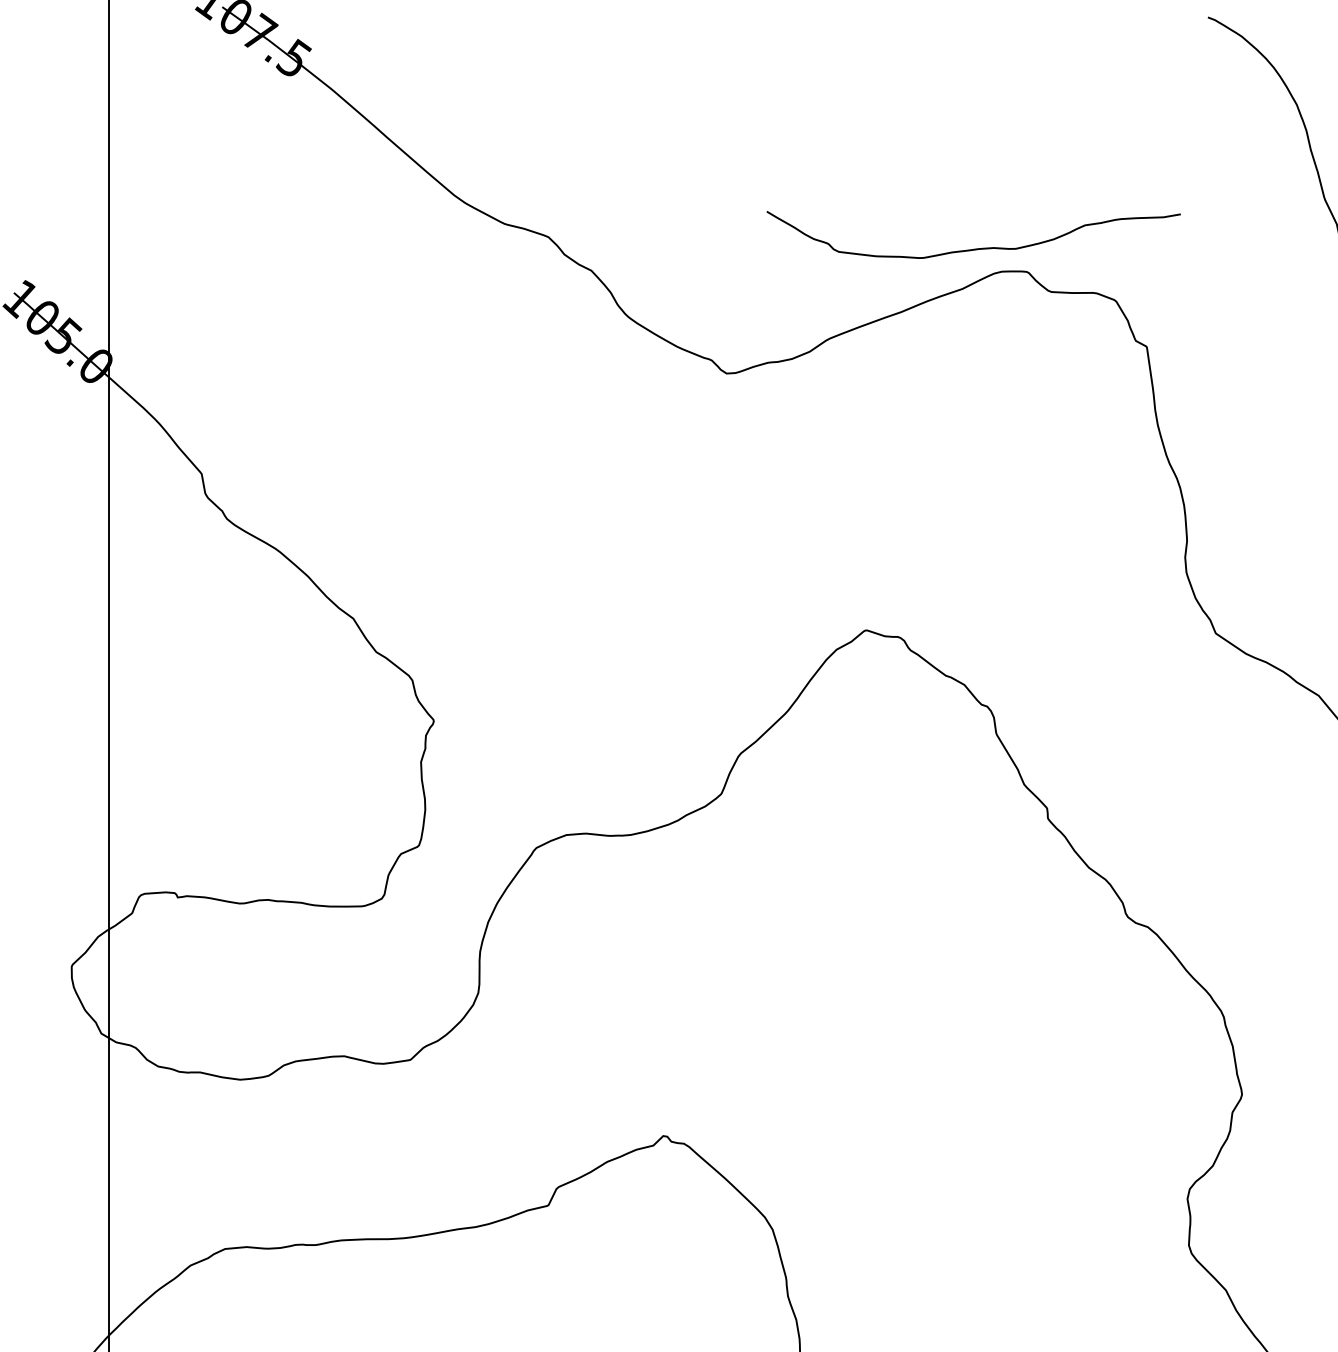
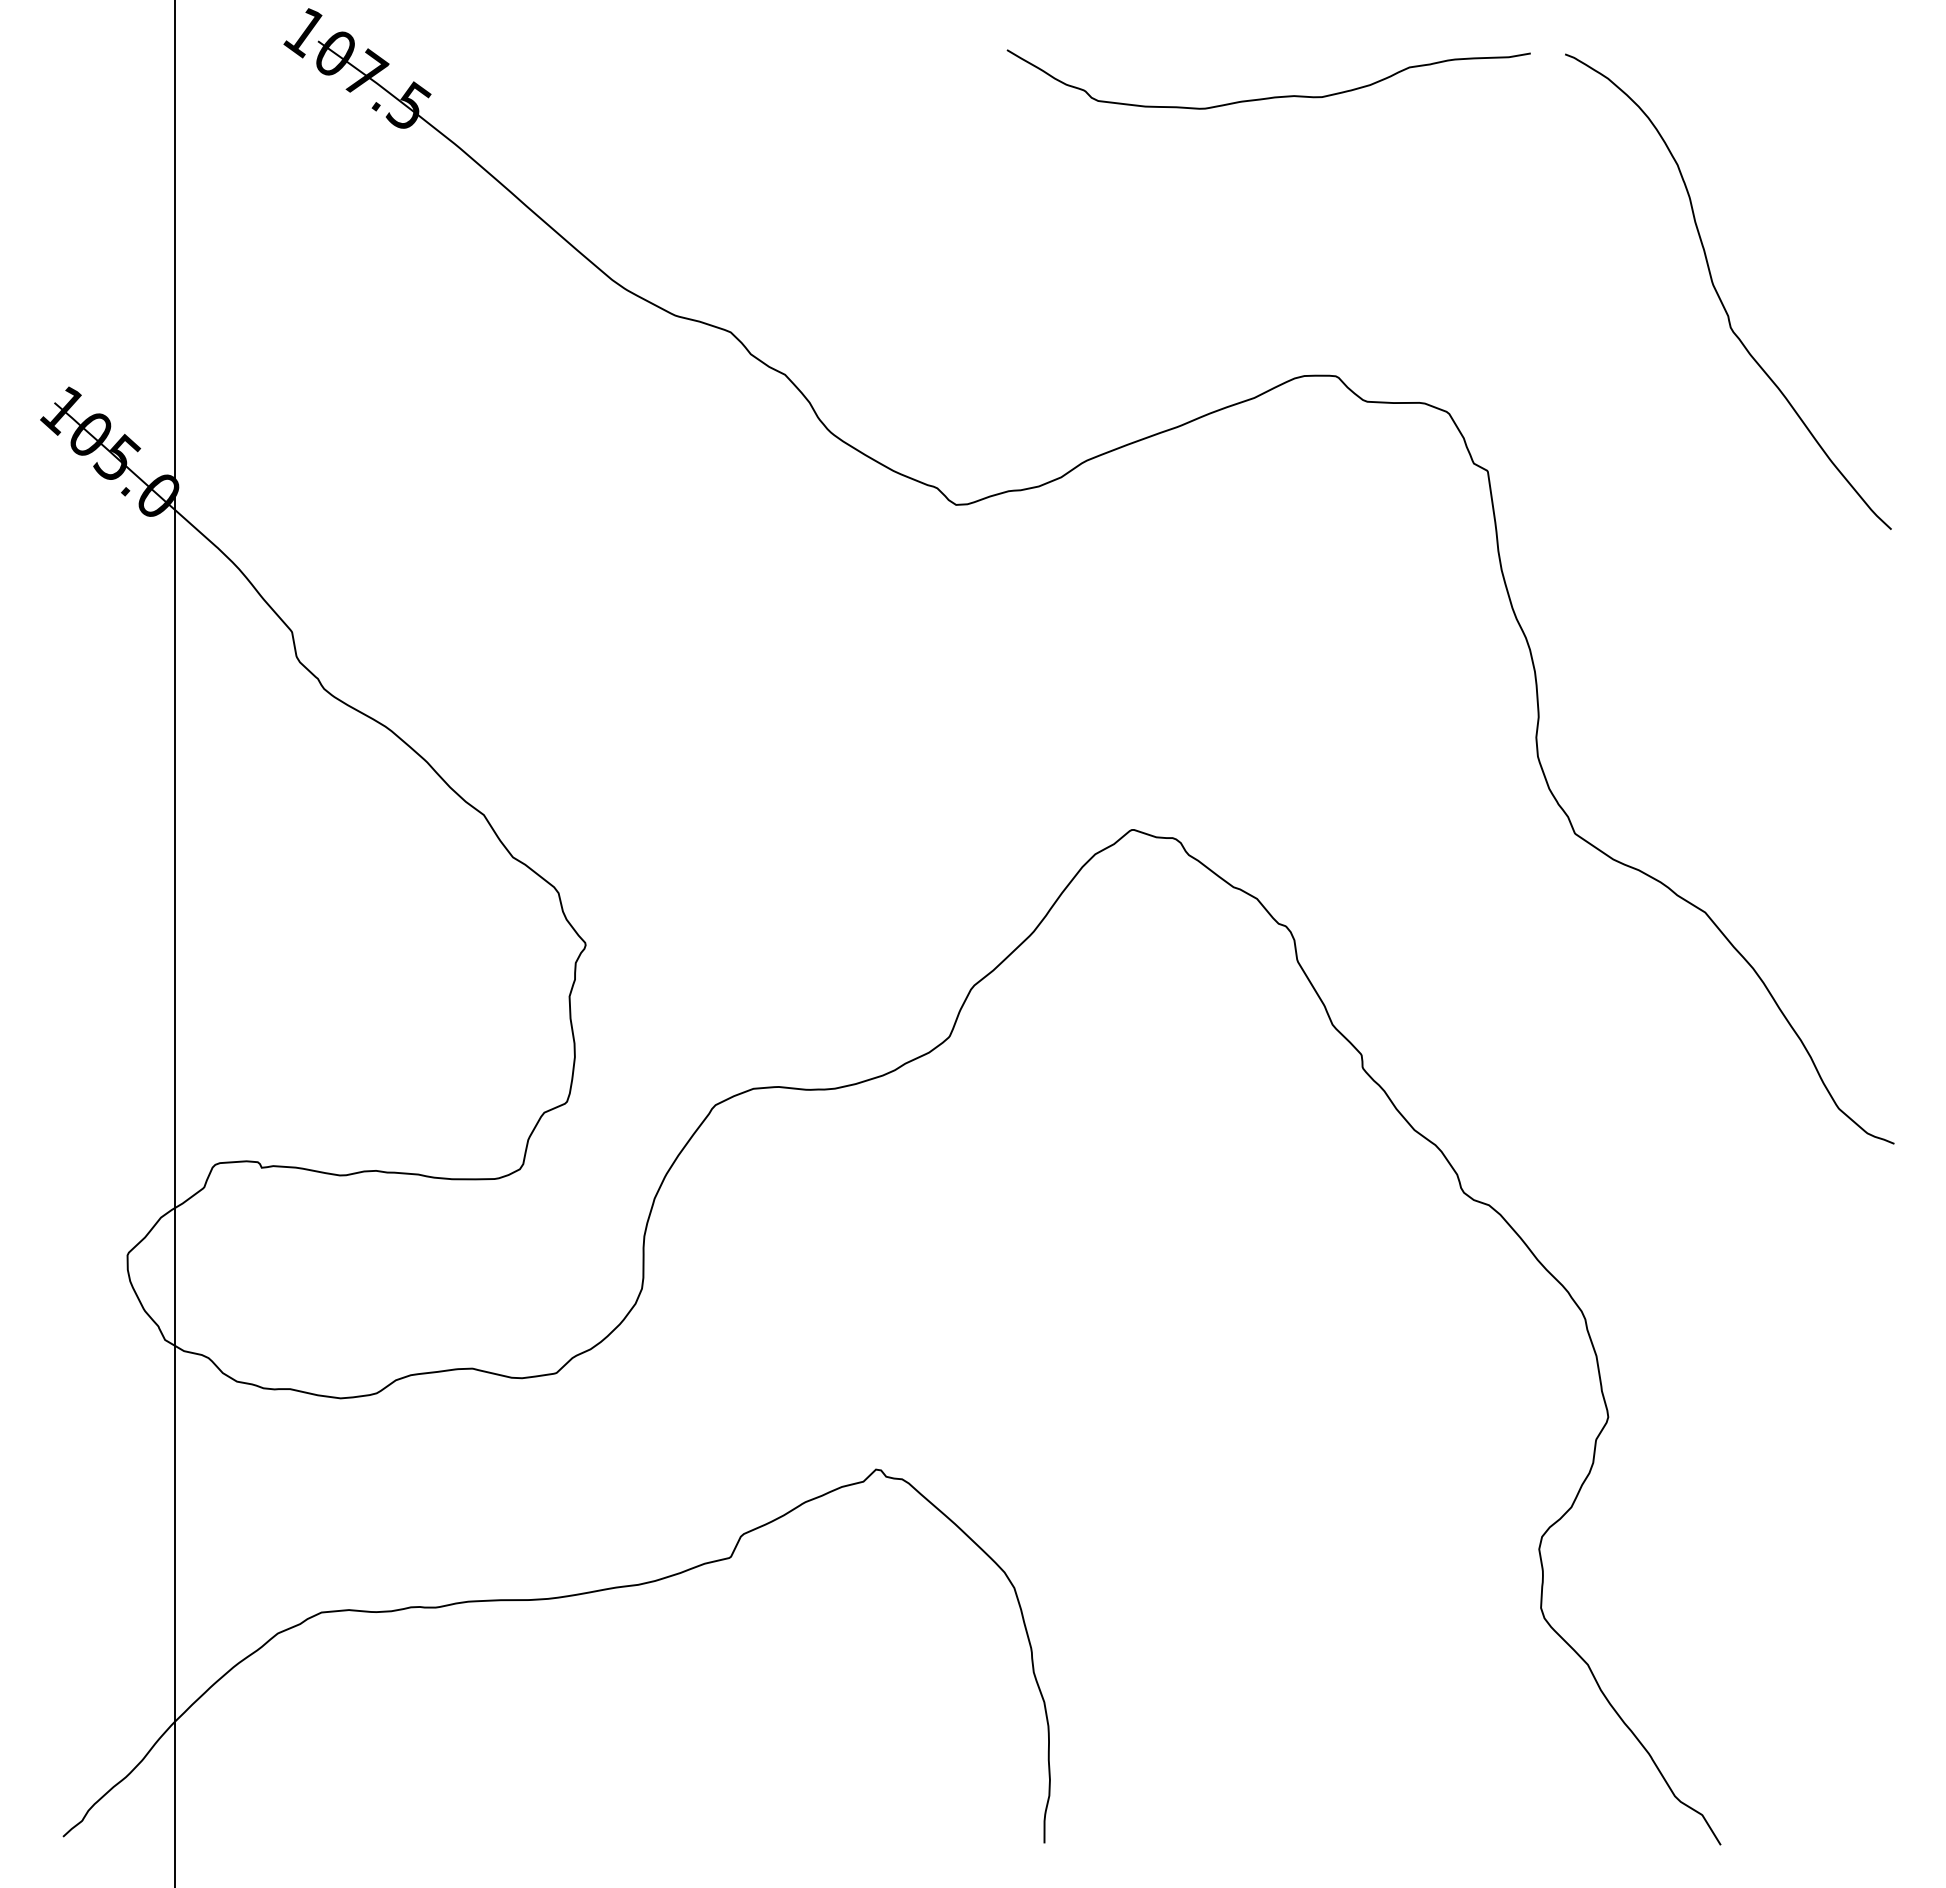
curve: (976, 248) -> (1272, 96), moved

